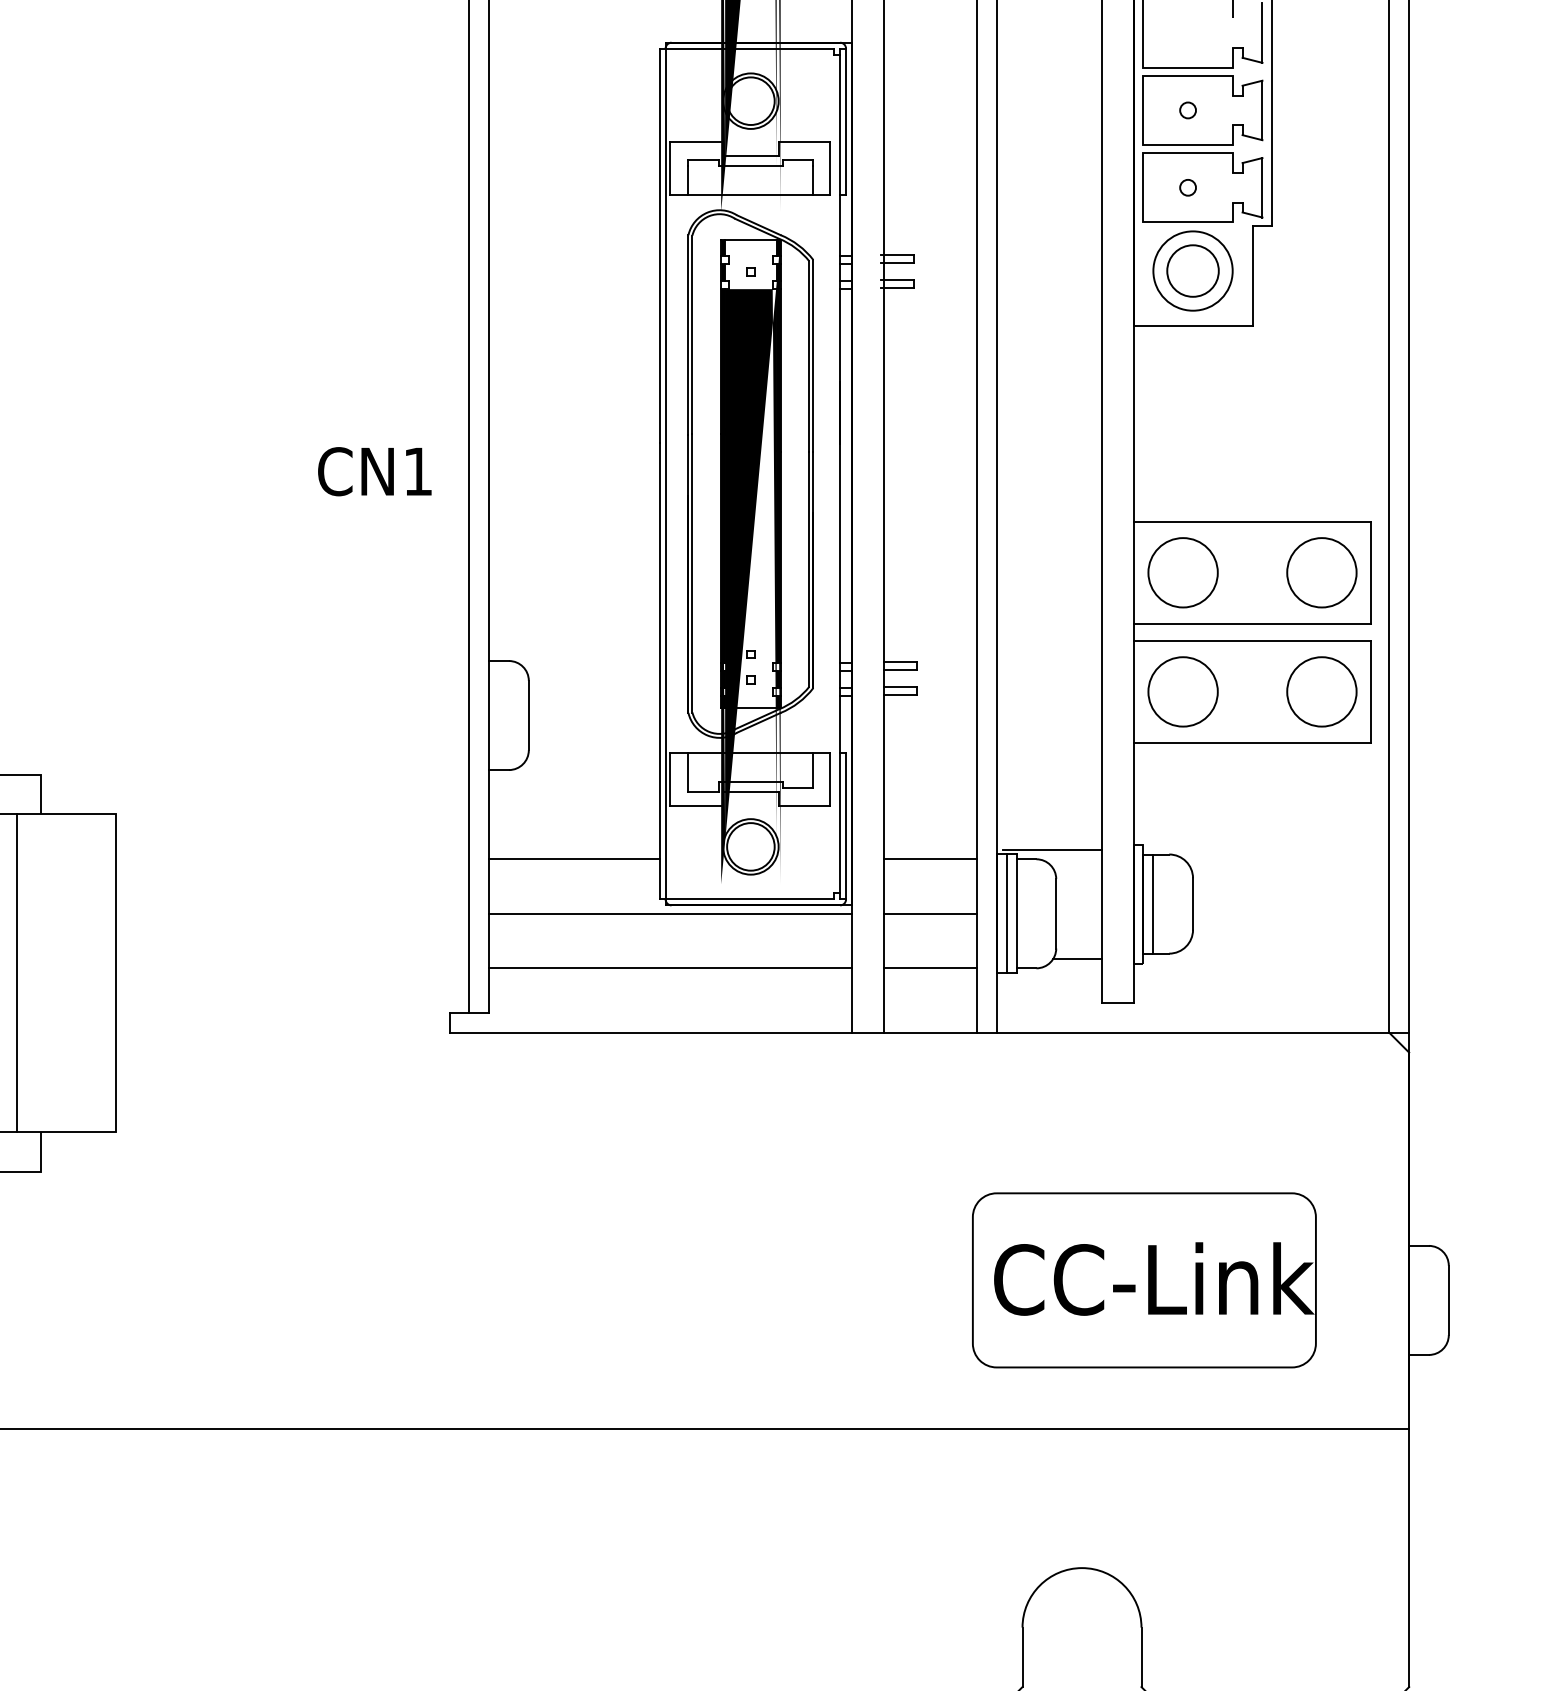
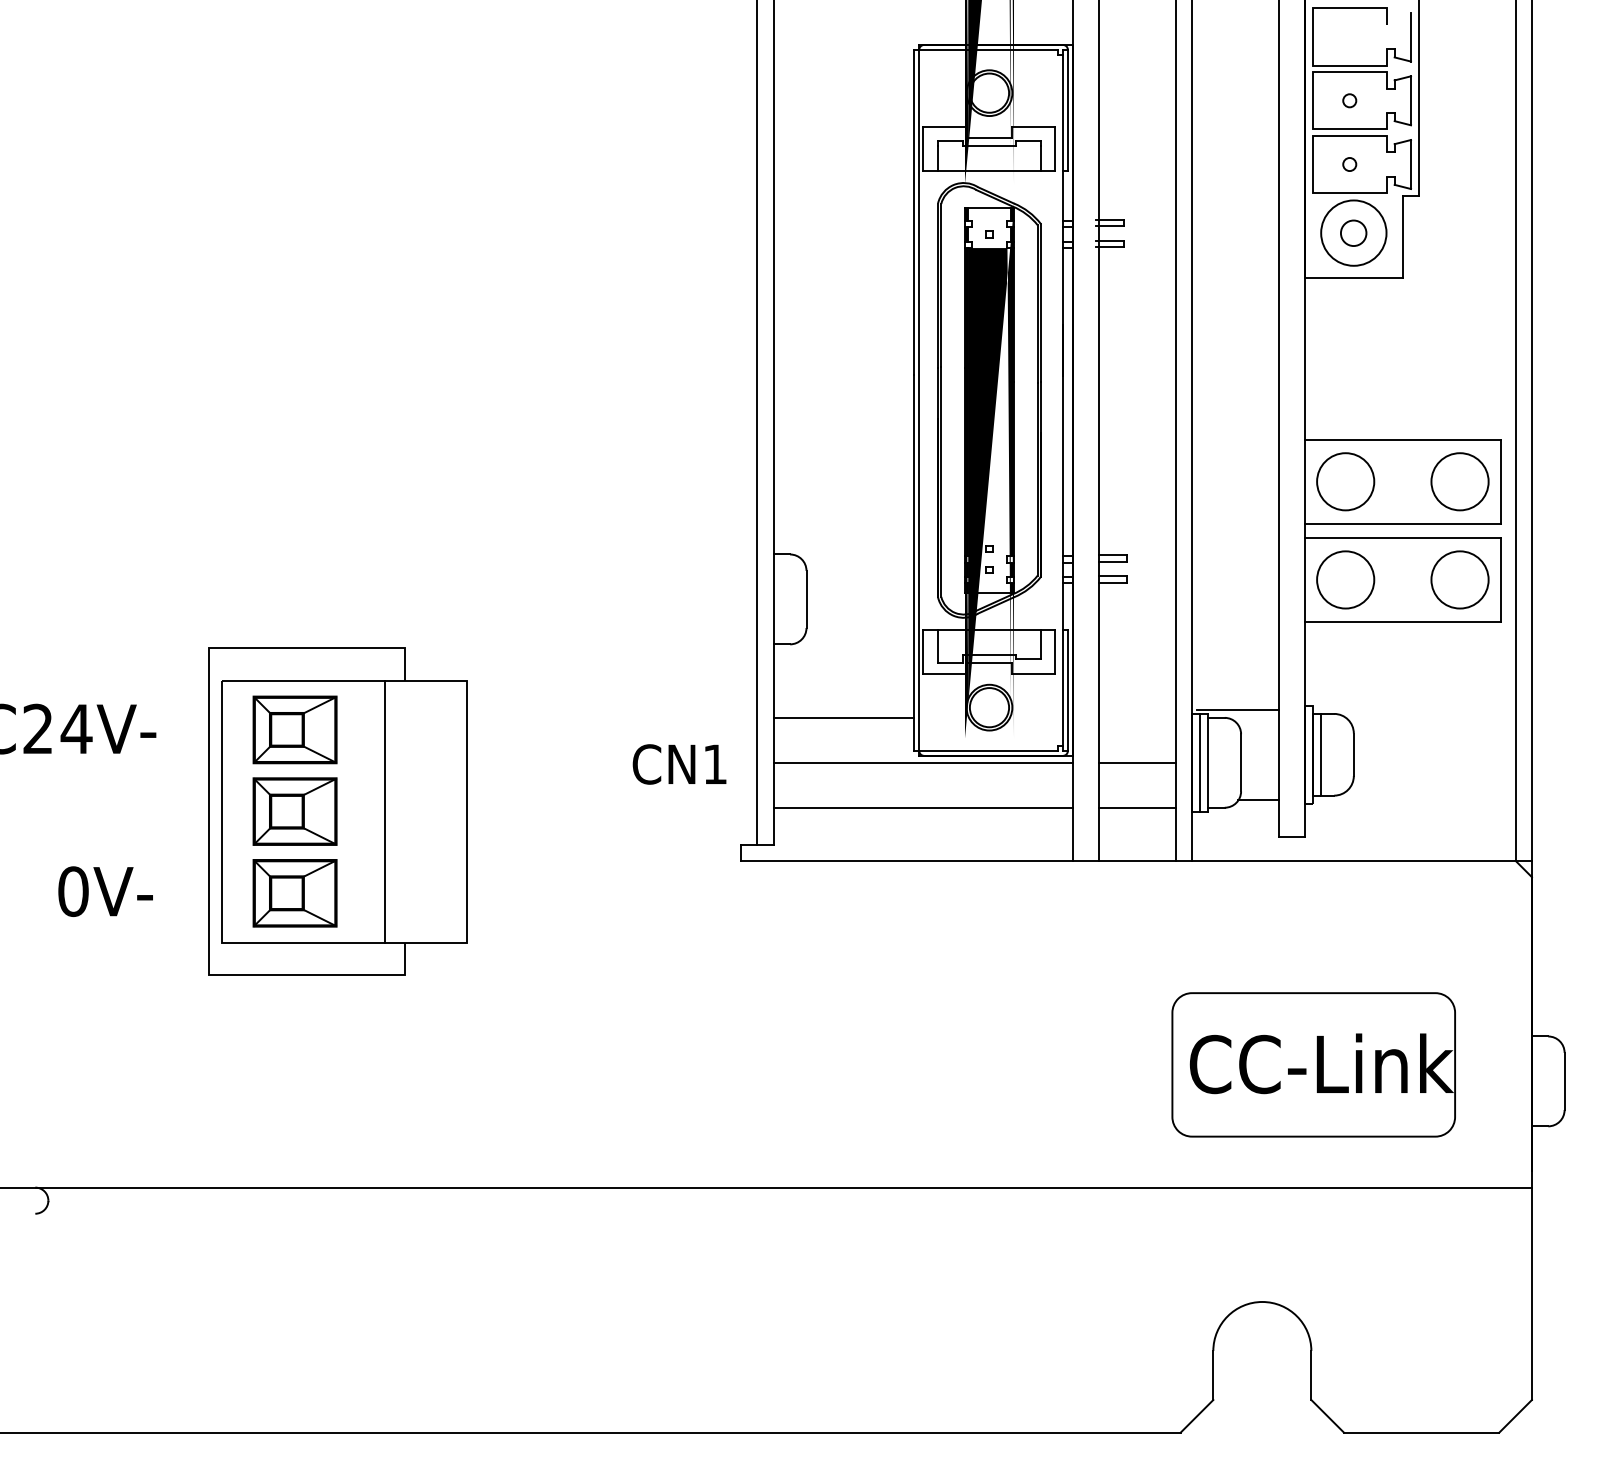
circle: (1192, 271) -> (1353, 233), size x0.6
text: (374, 471) -> (679, 764), moved
line: (929, 858) -> (1136, 717), removed

